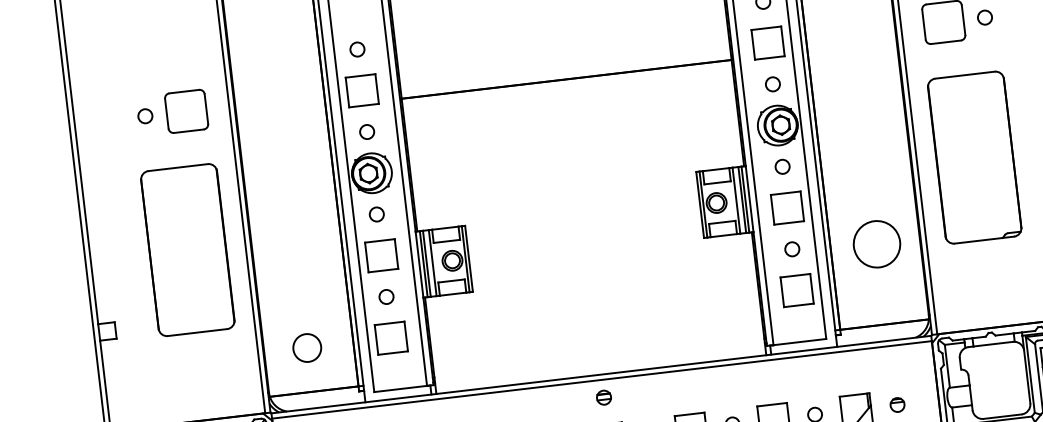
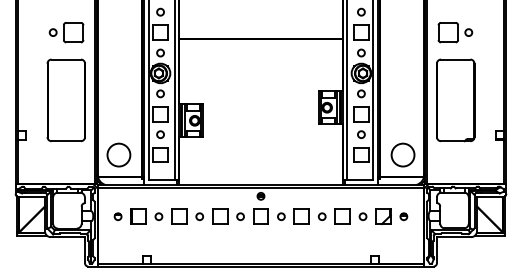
circle: (875, 243) -> (402, 154), moved
circle: (306, 346) -> (118, 154), size x1.67

